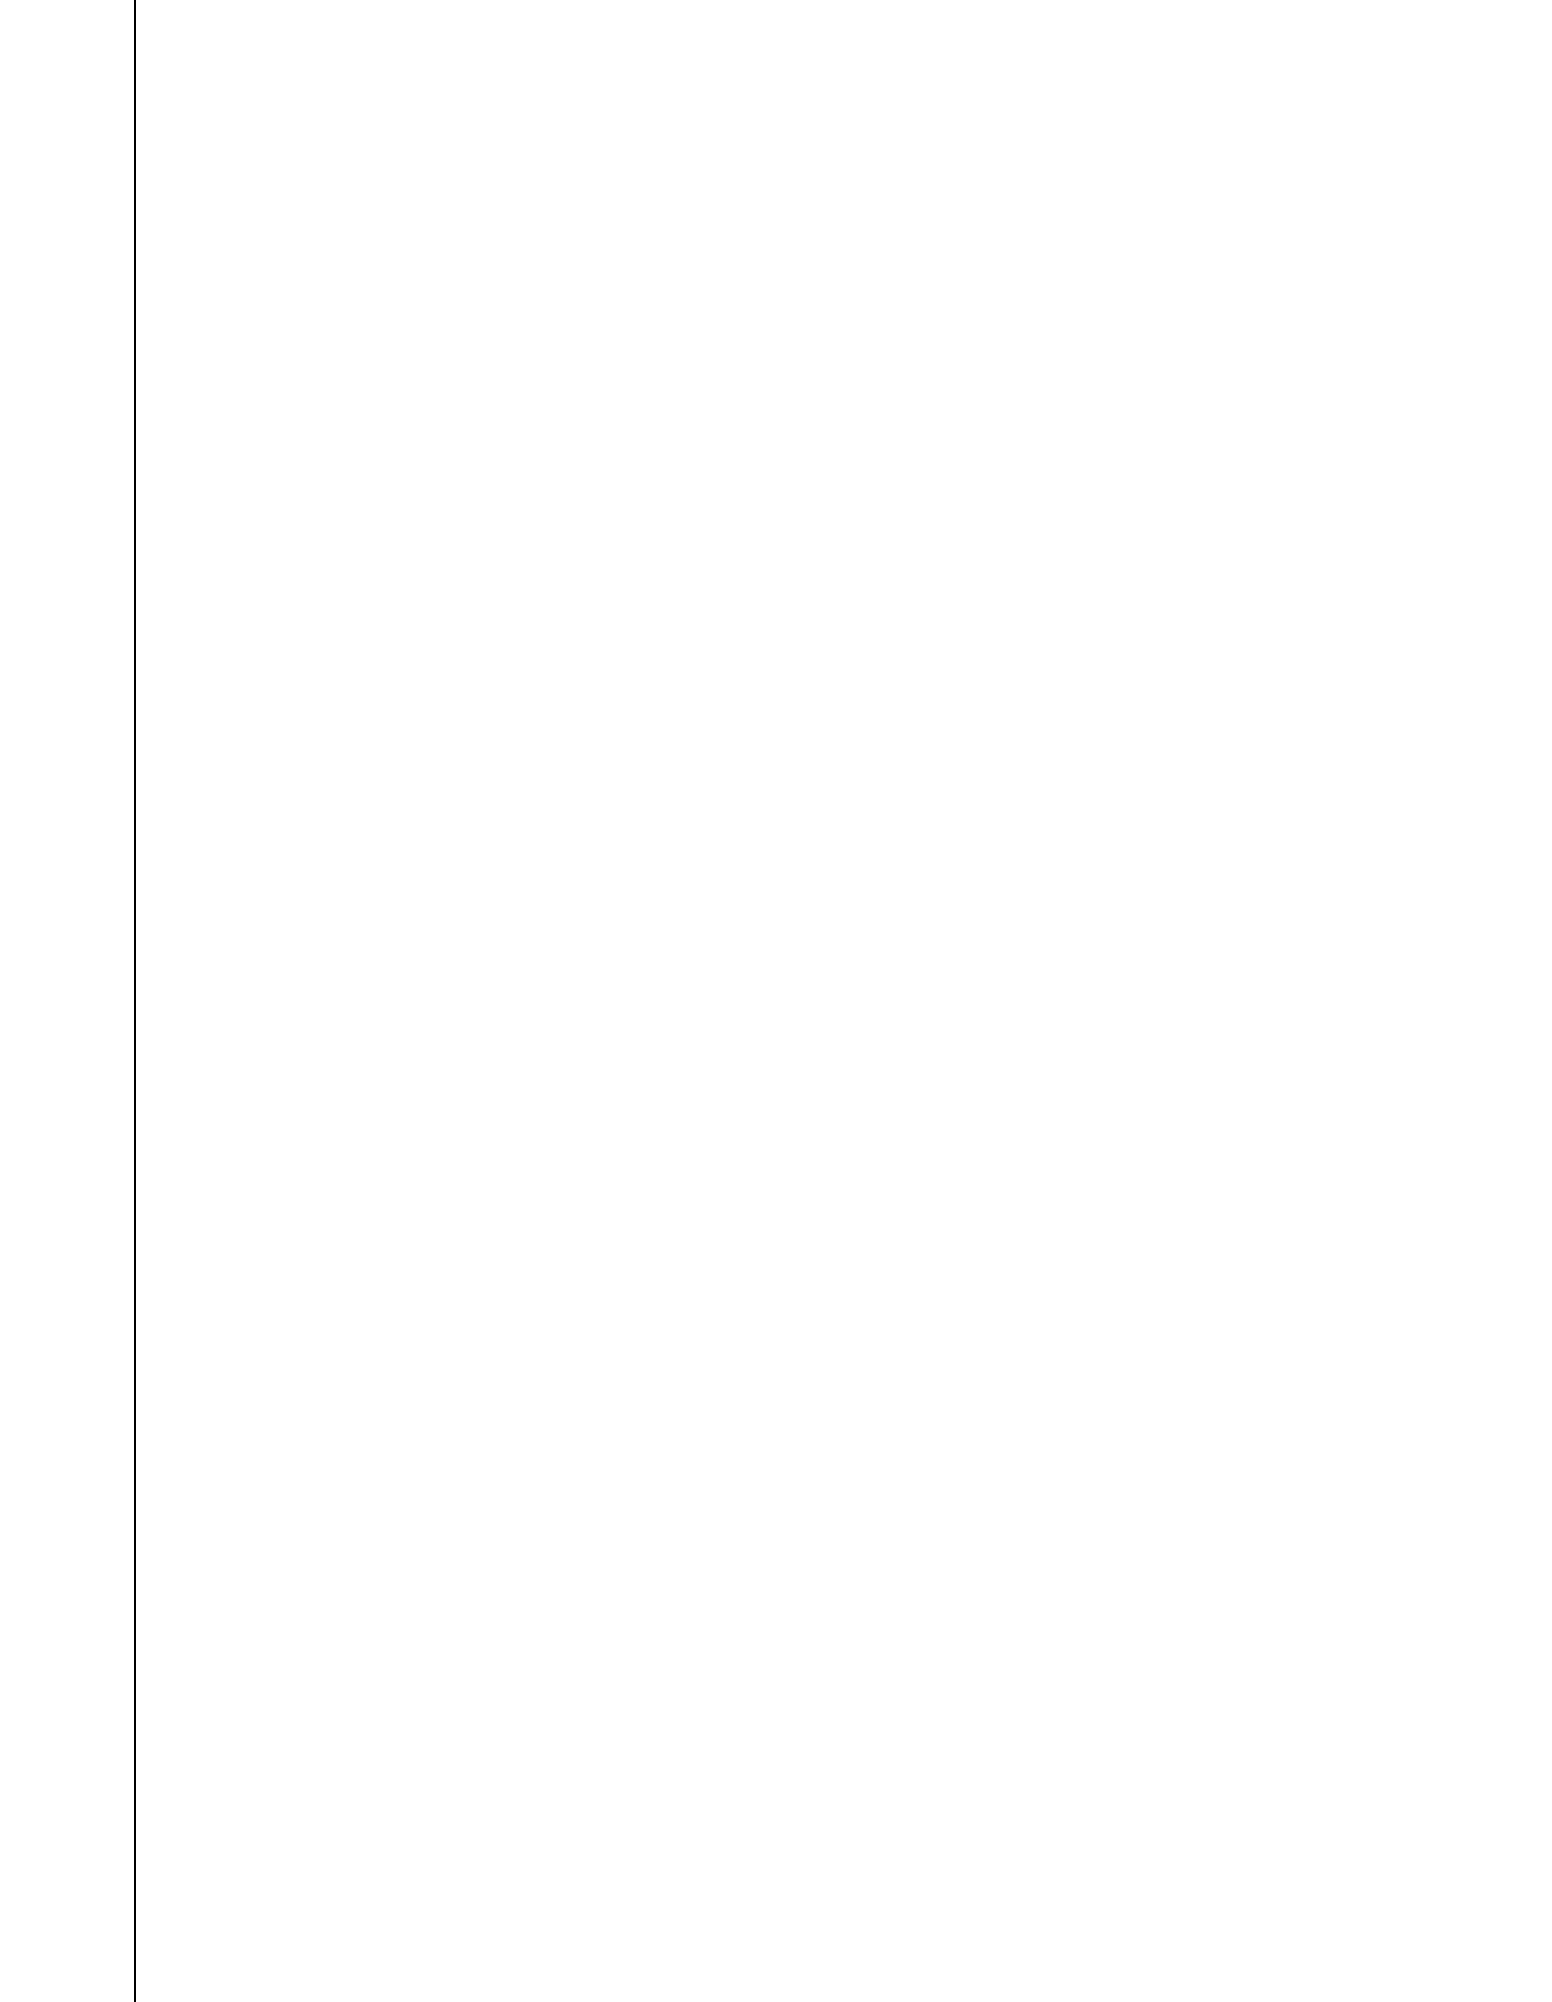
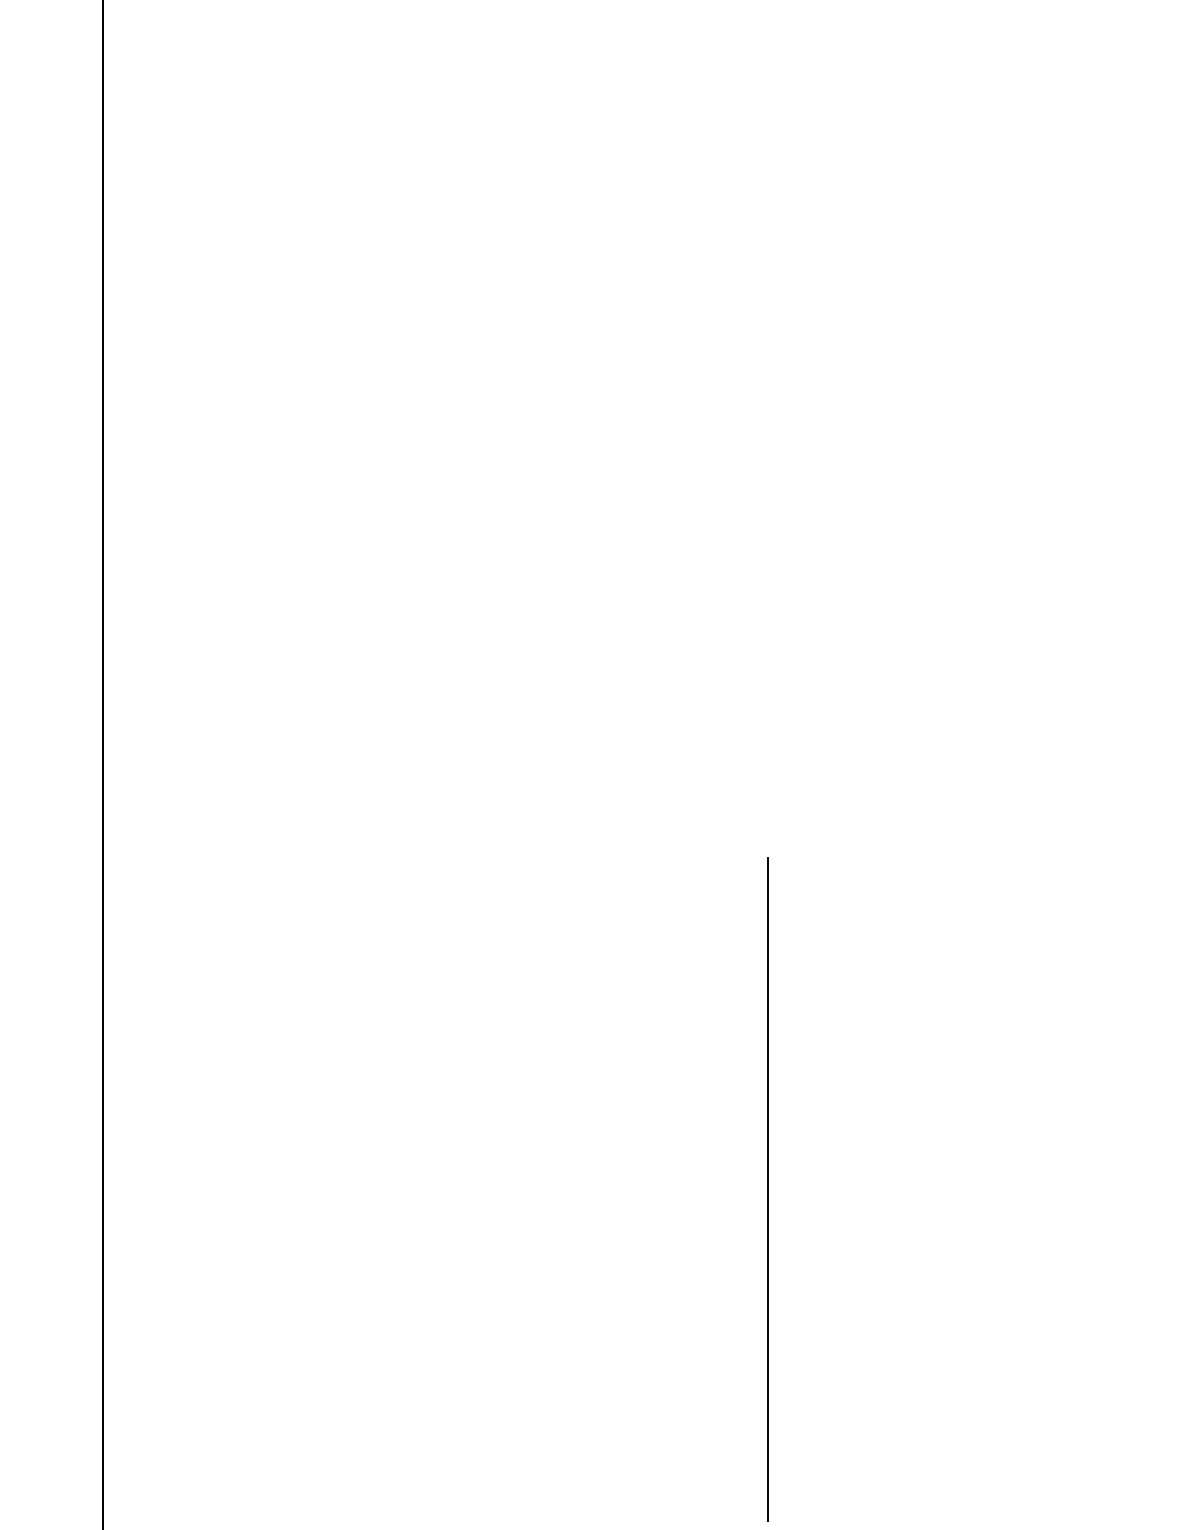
line: (1004, 1556) -> (767, 1189), added

